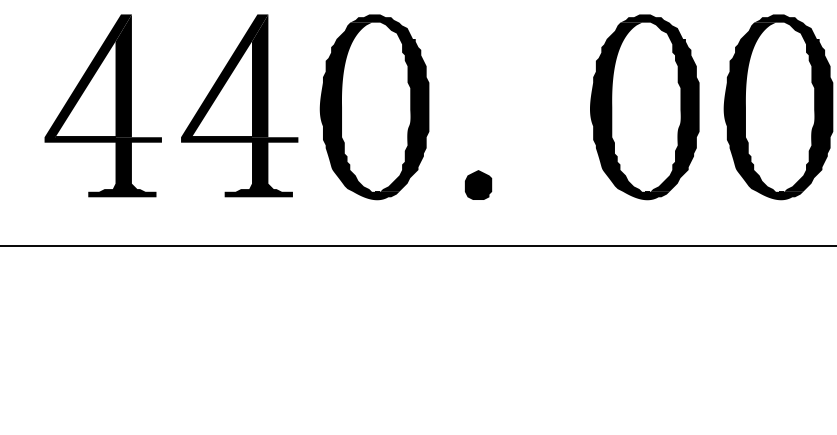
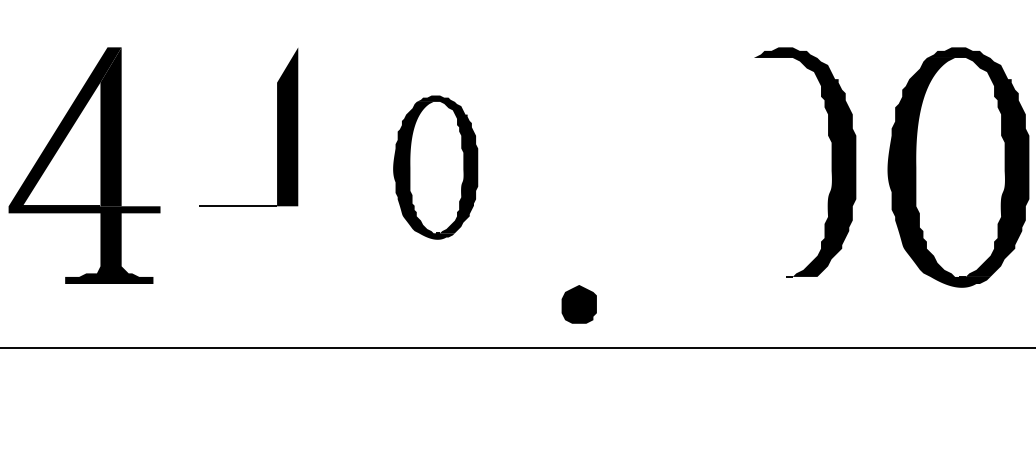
fill: (239, 105) -> (260, 165), removed
part: (374, 107) -> (435, 167), size x0.6
fill: (629, 111) -> (765, 172), removed
part: (478, 184) -> (579, 303), moved

